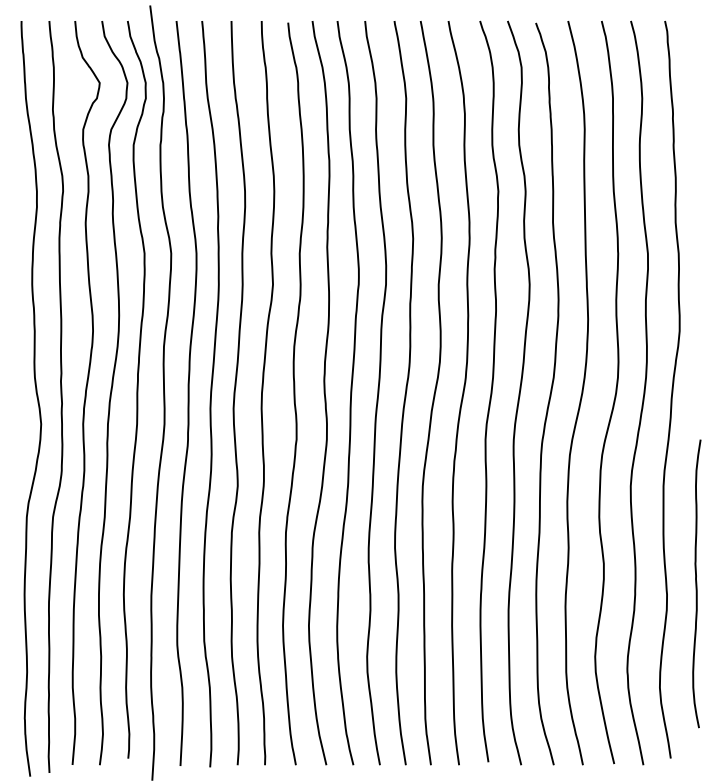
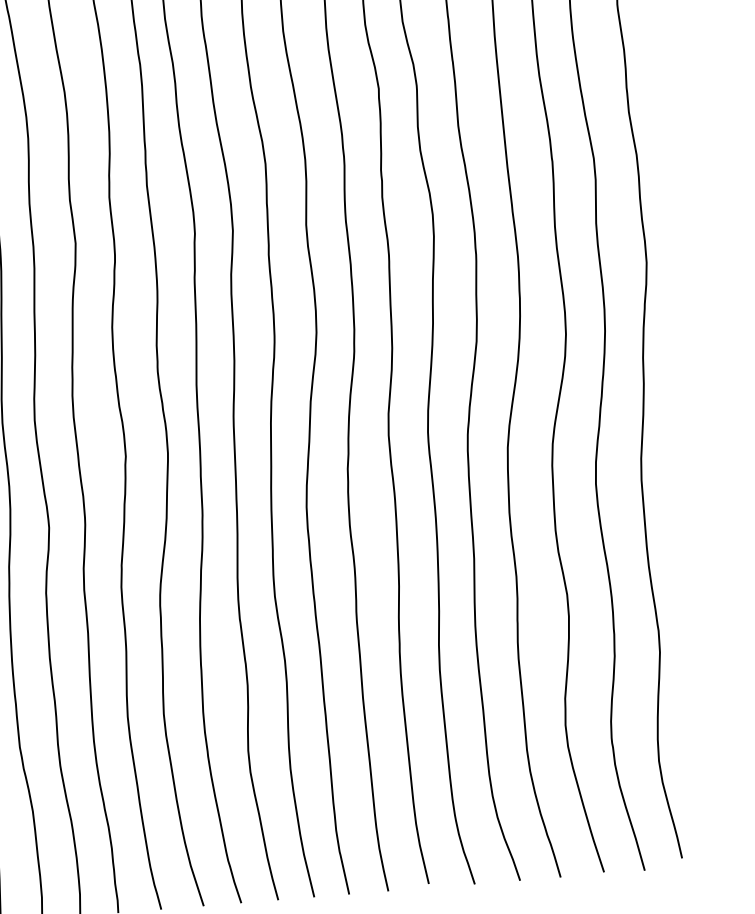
curve: (696, 583) -> (698, 611), removed

